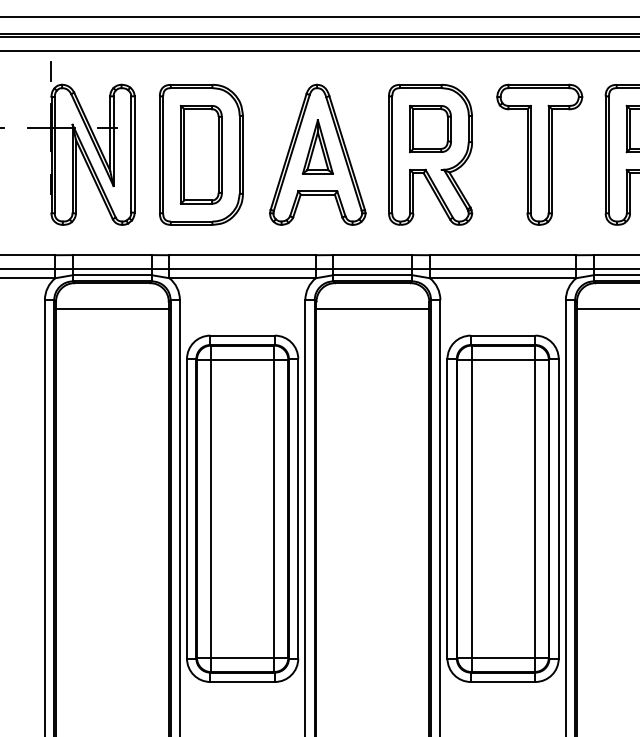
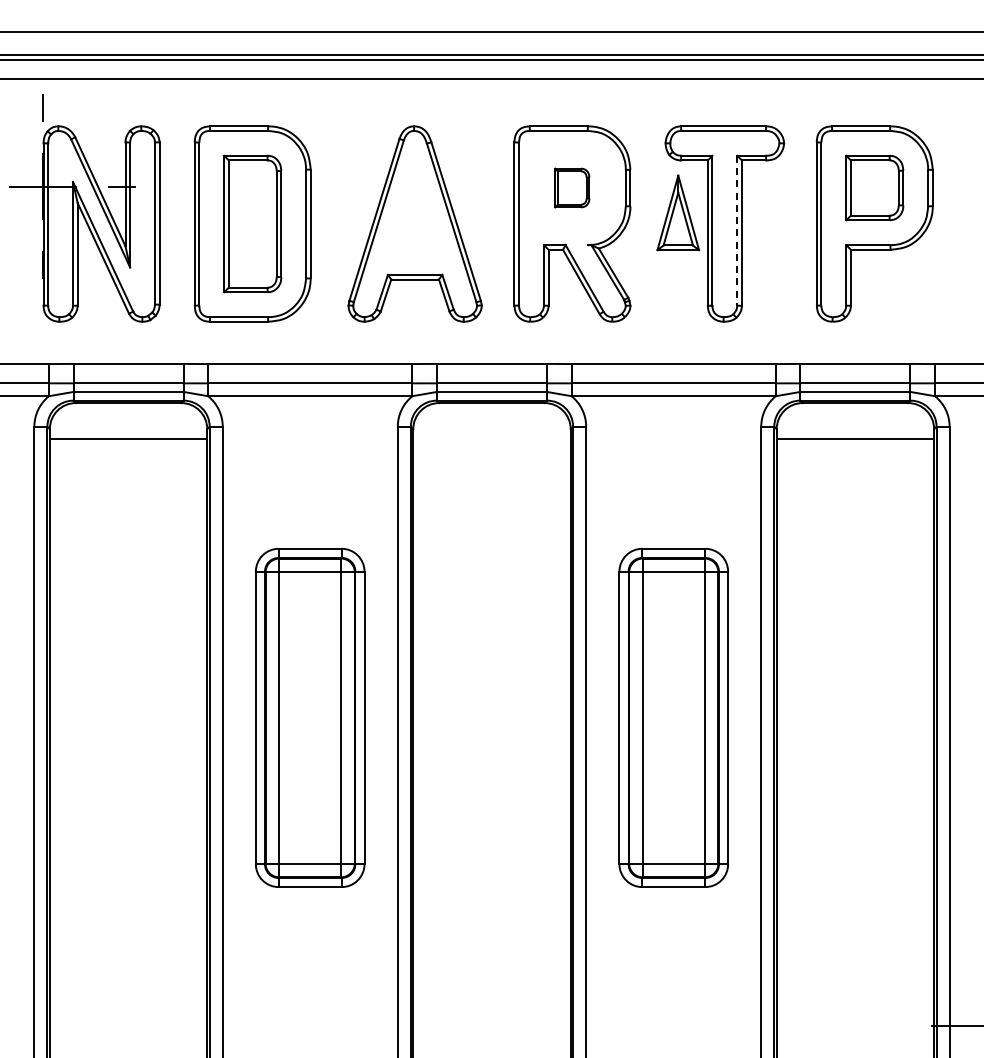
part: (429, 128) -> (571, 187), size x0.6
part: (318, 146) -> (678, 212), moved
line: (548, 159) -> (737, 230), solid -> dashed
line: (372, 309) -> (491, 439), removed
part: (242, 508) -> (309, 717), size x0.7
part: (502, 508) -> (673, 717), size x0.7

